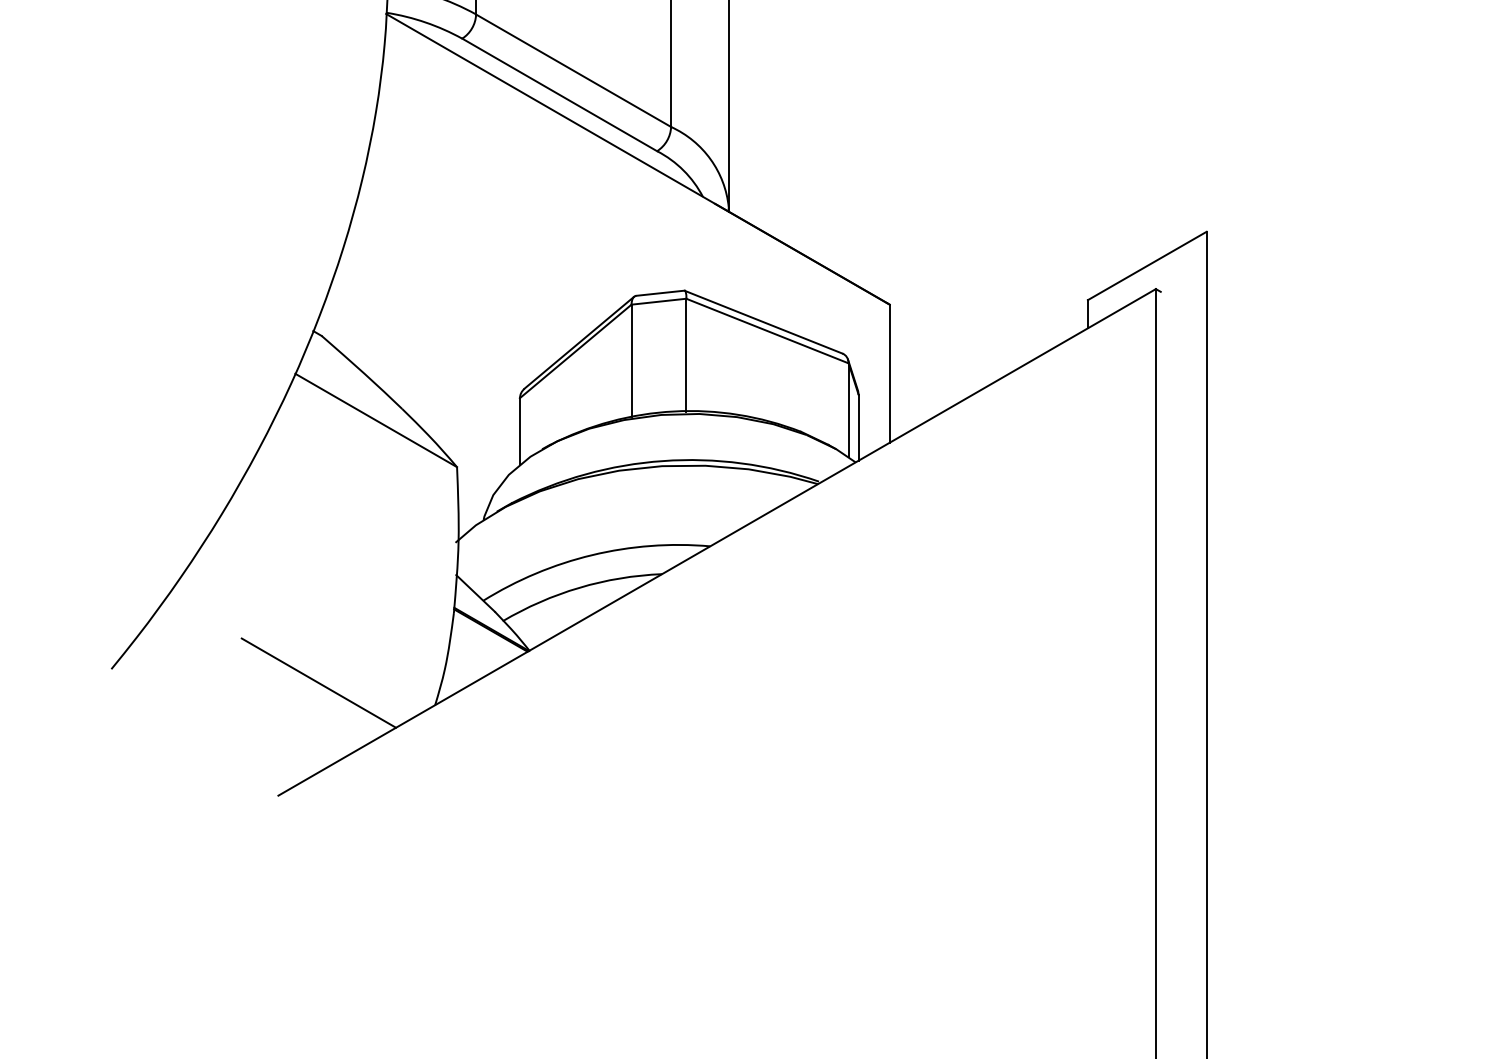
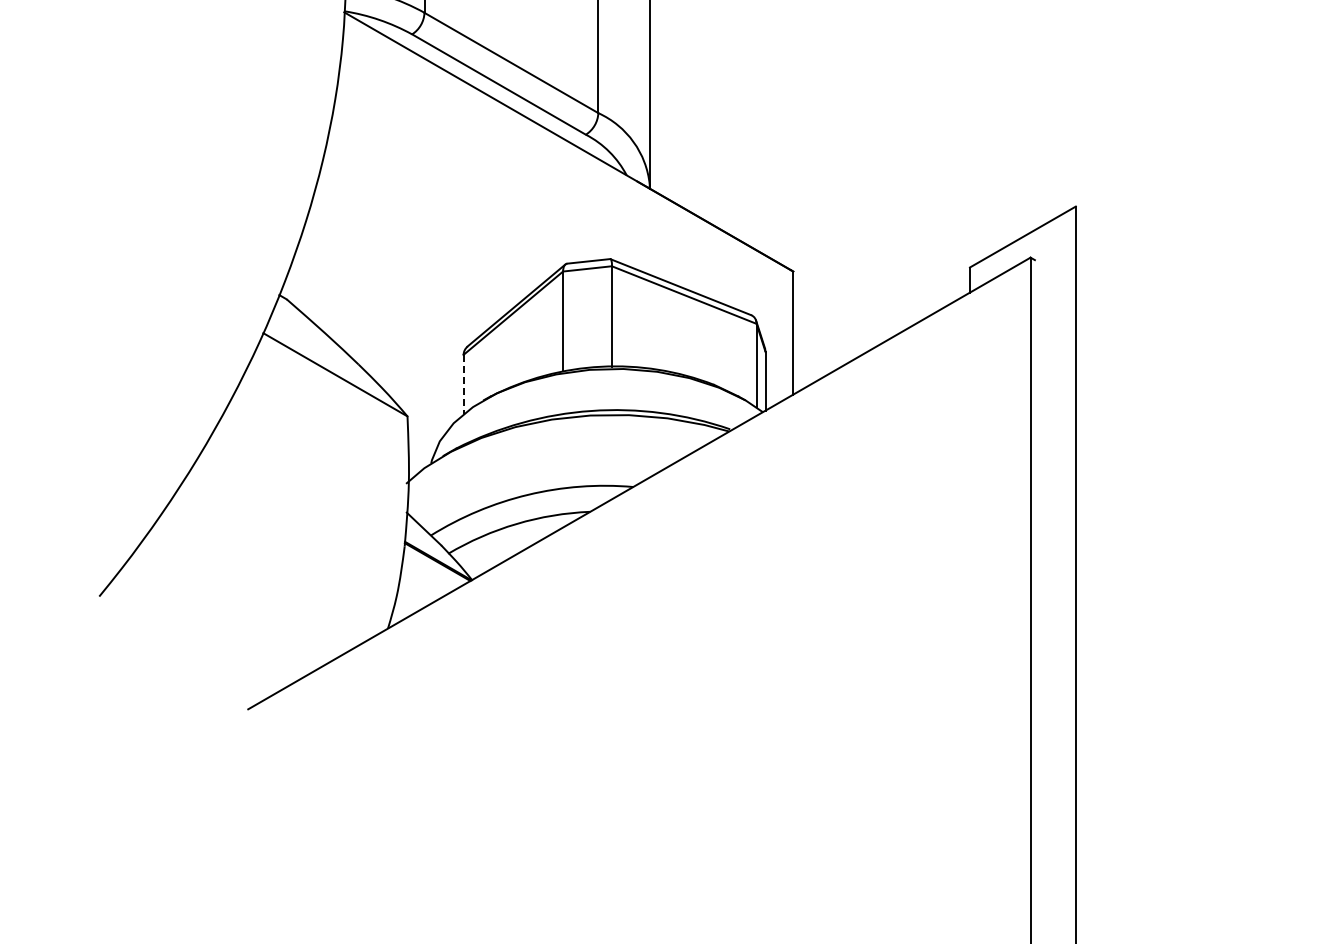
line: (519, 431) -> (463, 384), solid -> dashed
line: (319, 682) -> (284, 608), removed

